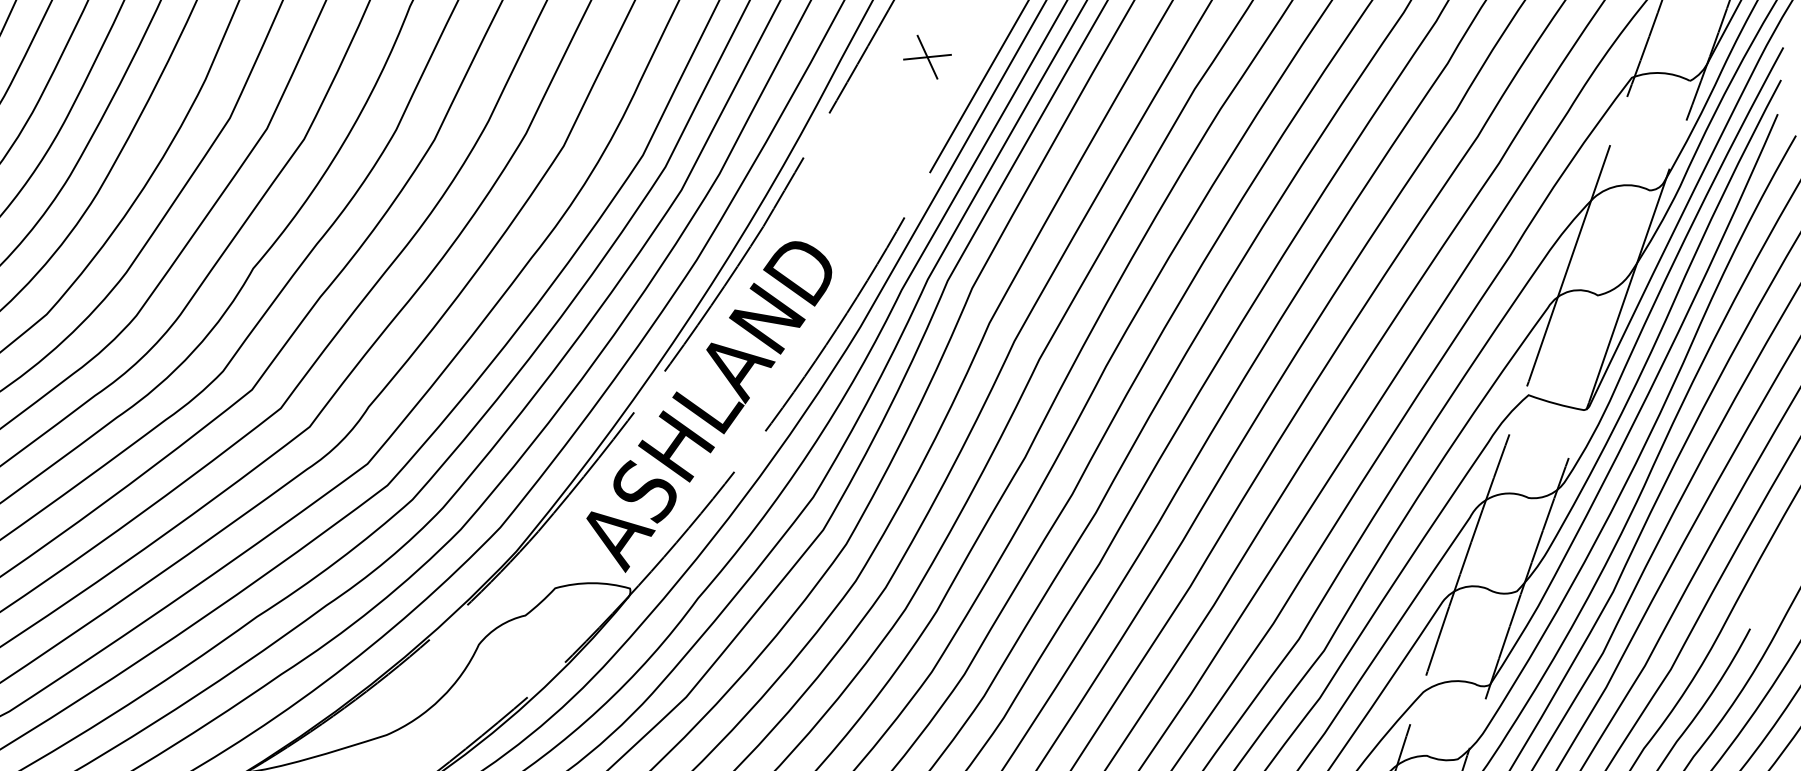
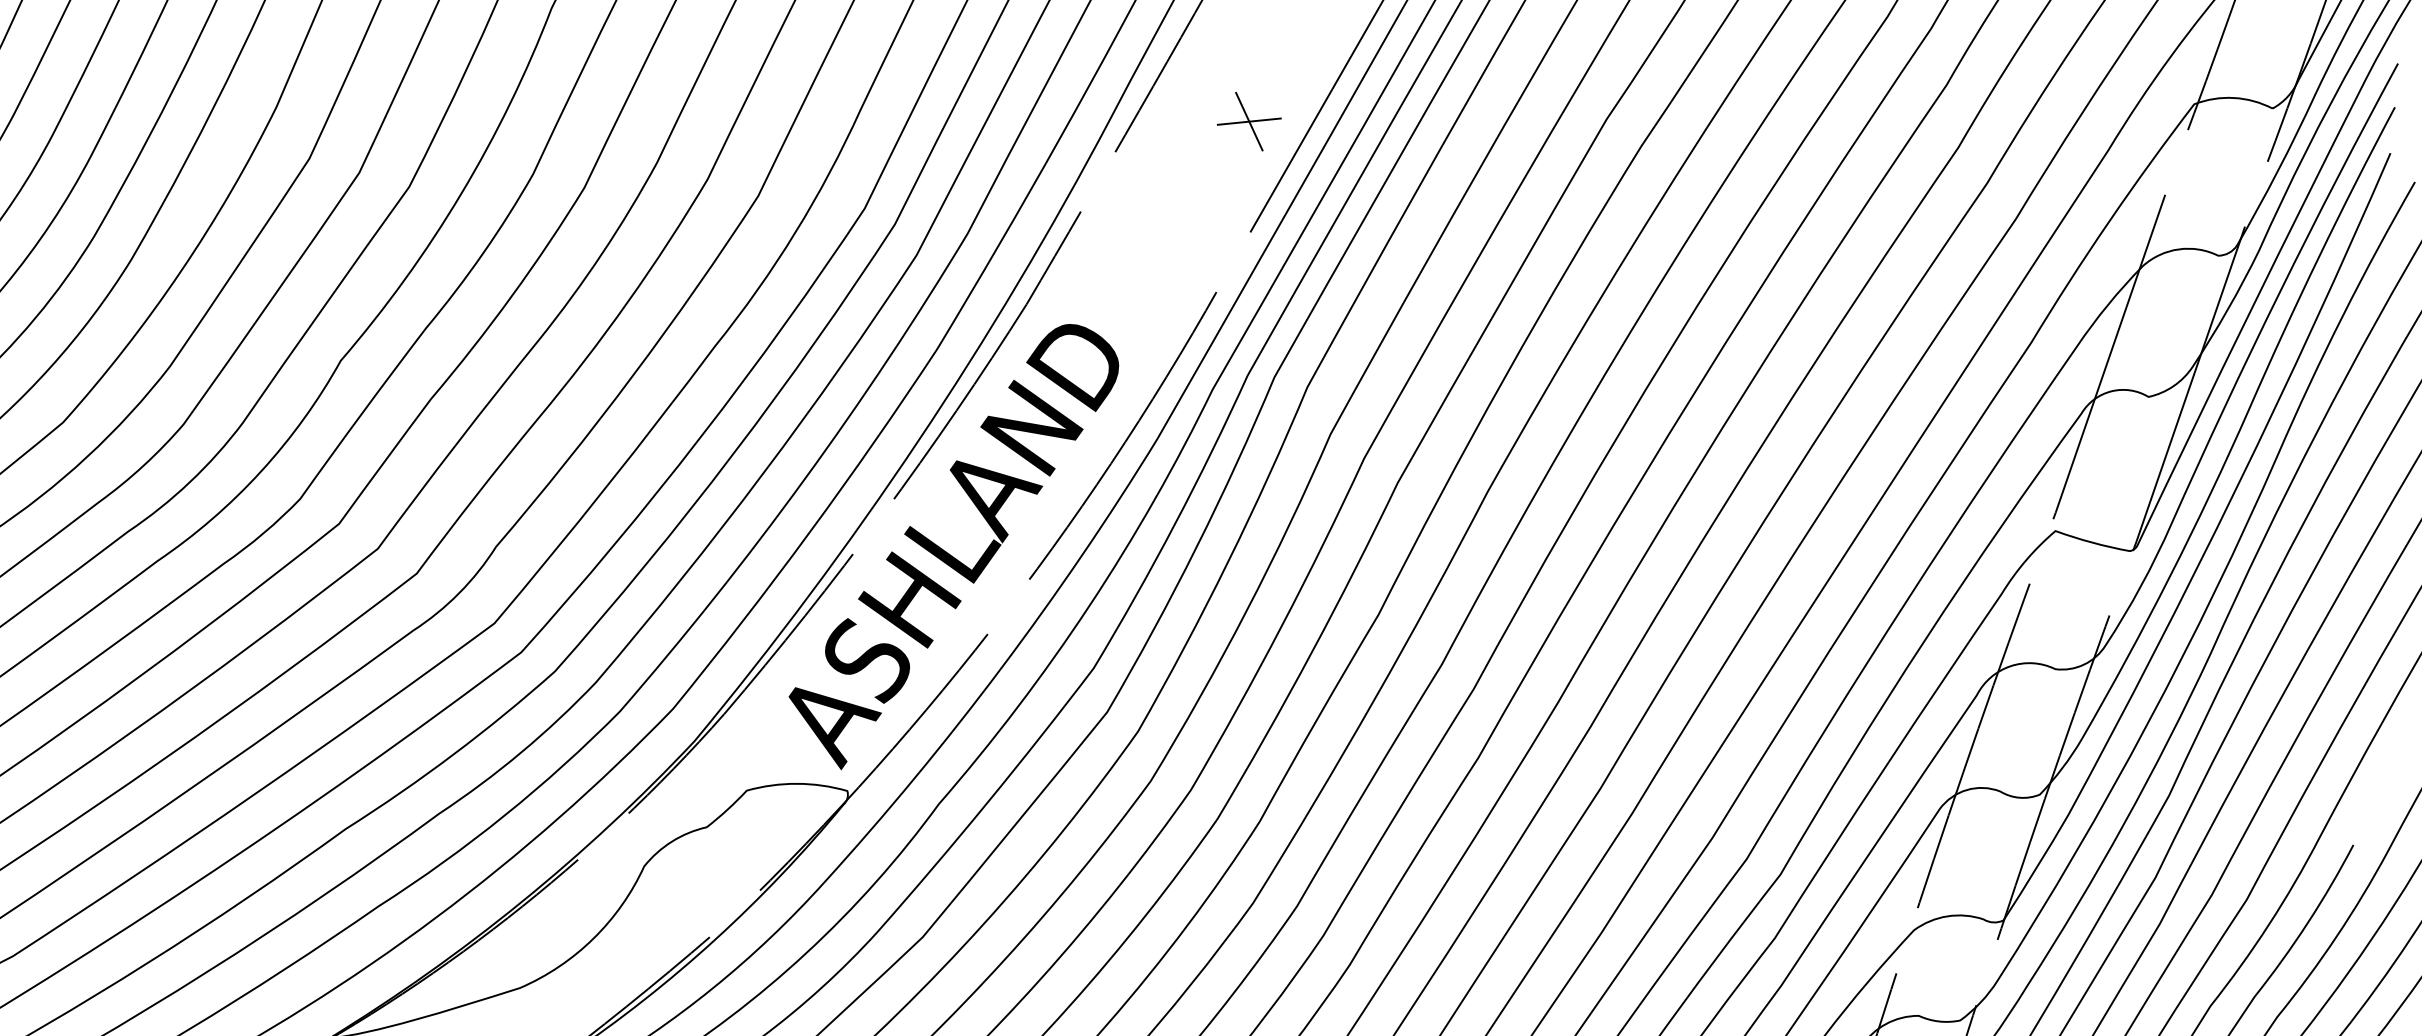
part: (926, 57) -> (1248, 121), moved

